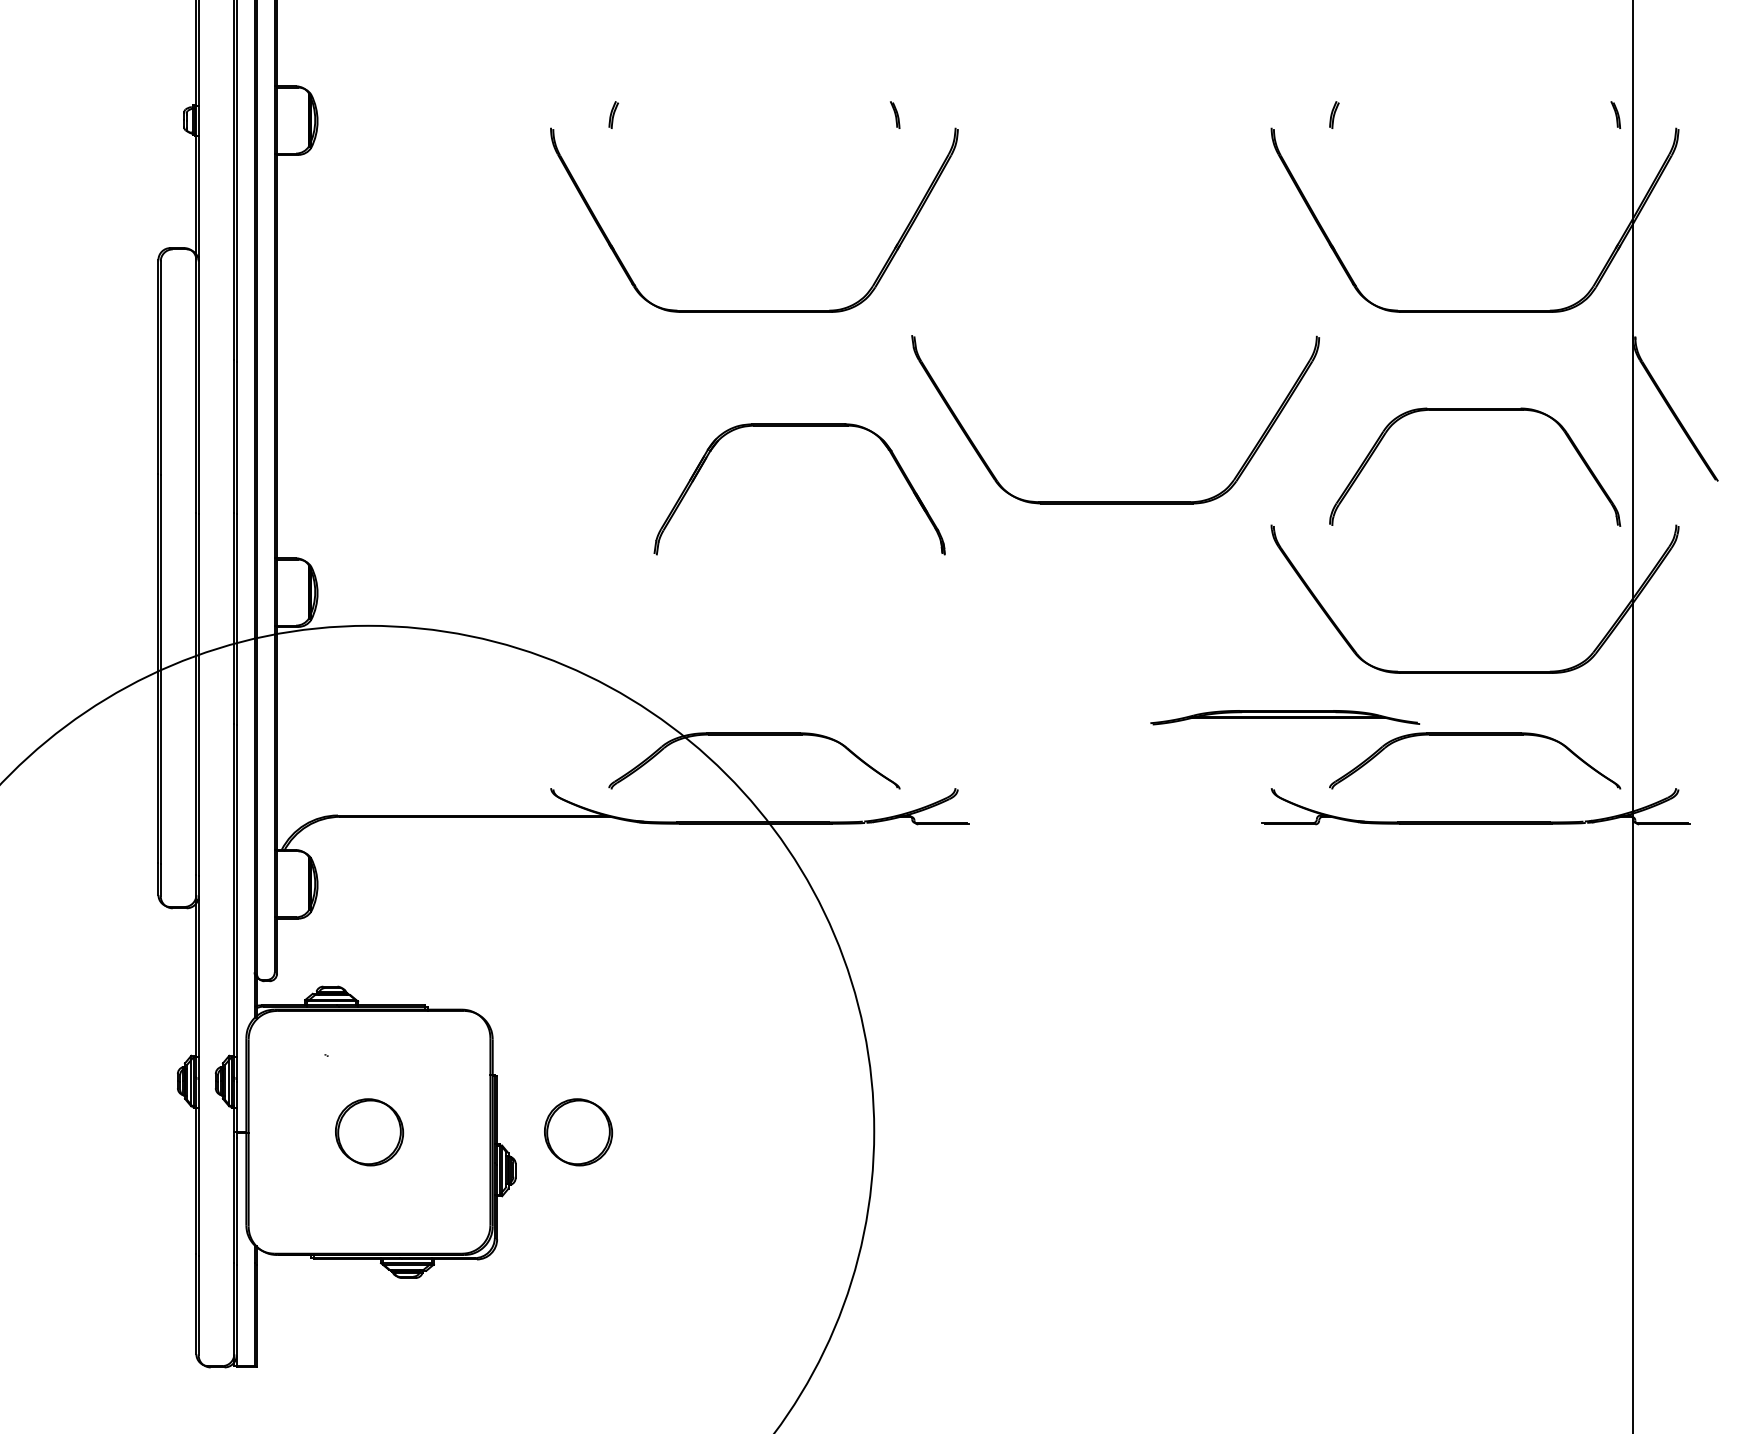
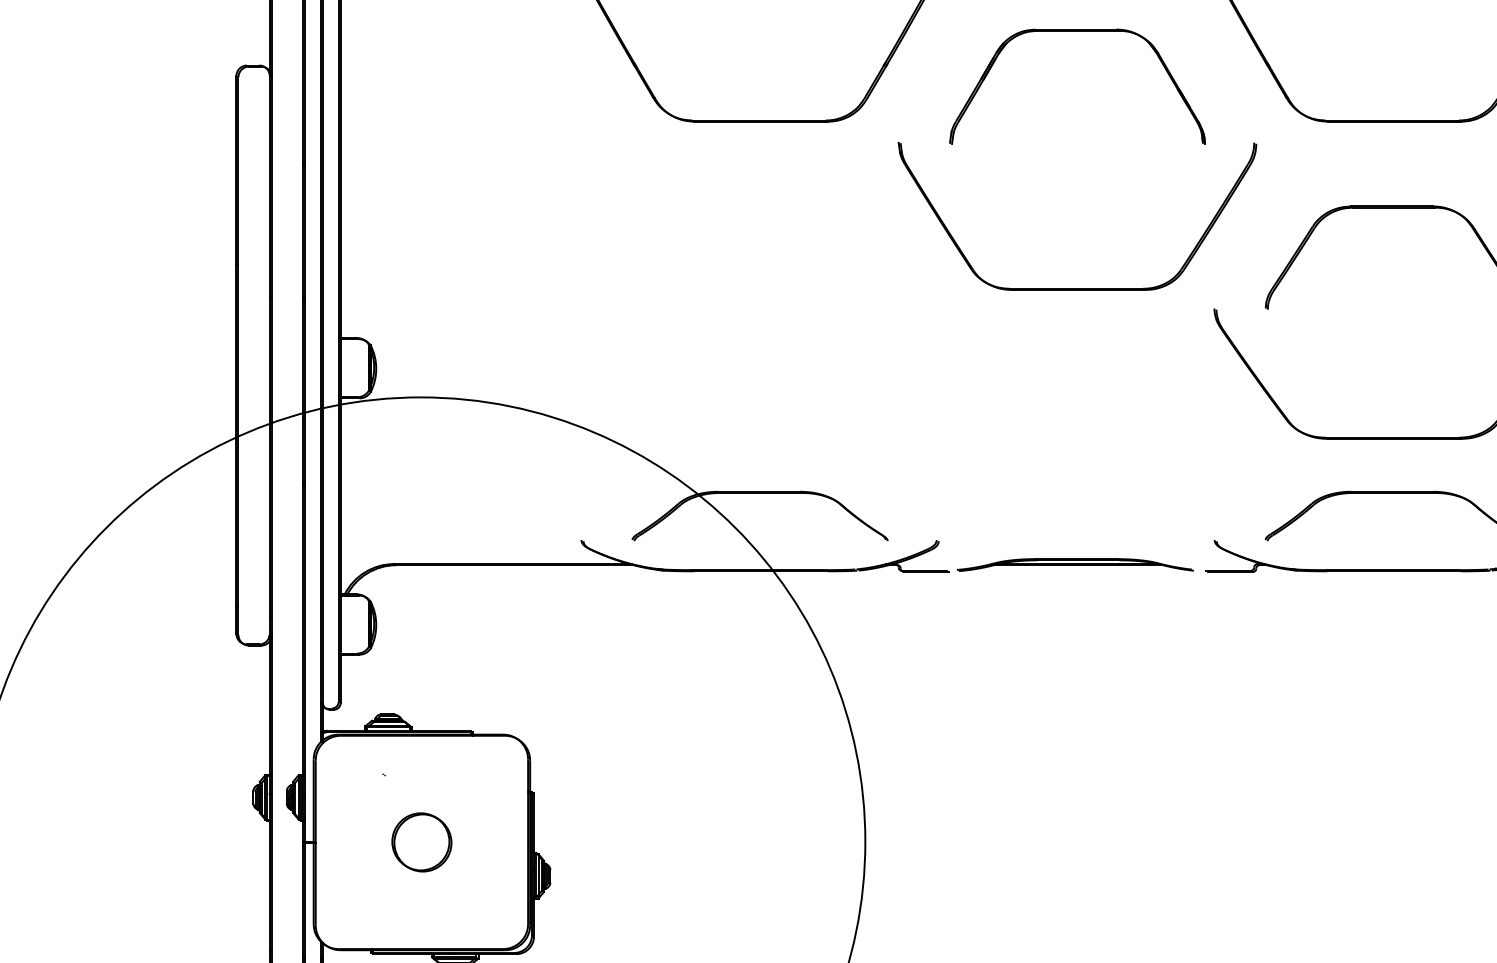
part: (799, 426) -> (1077, 31), moved
part: (1285, 717) -> (1075, 564), moved
part: (578, 1132) -> (605, 842), removed

